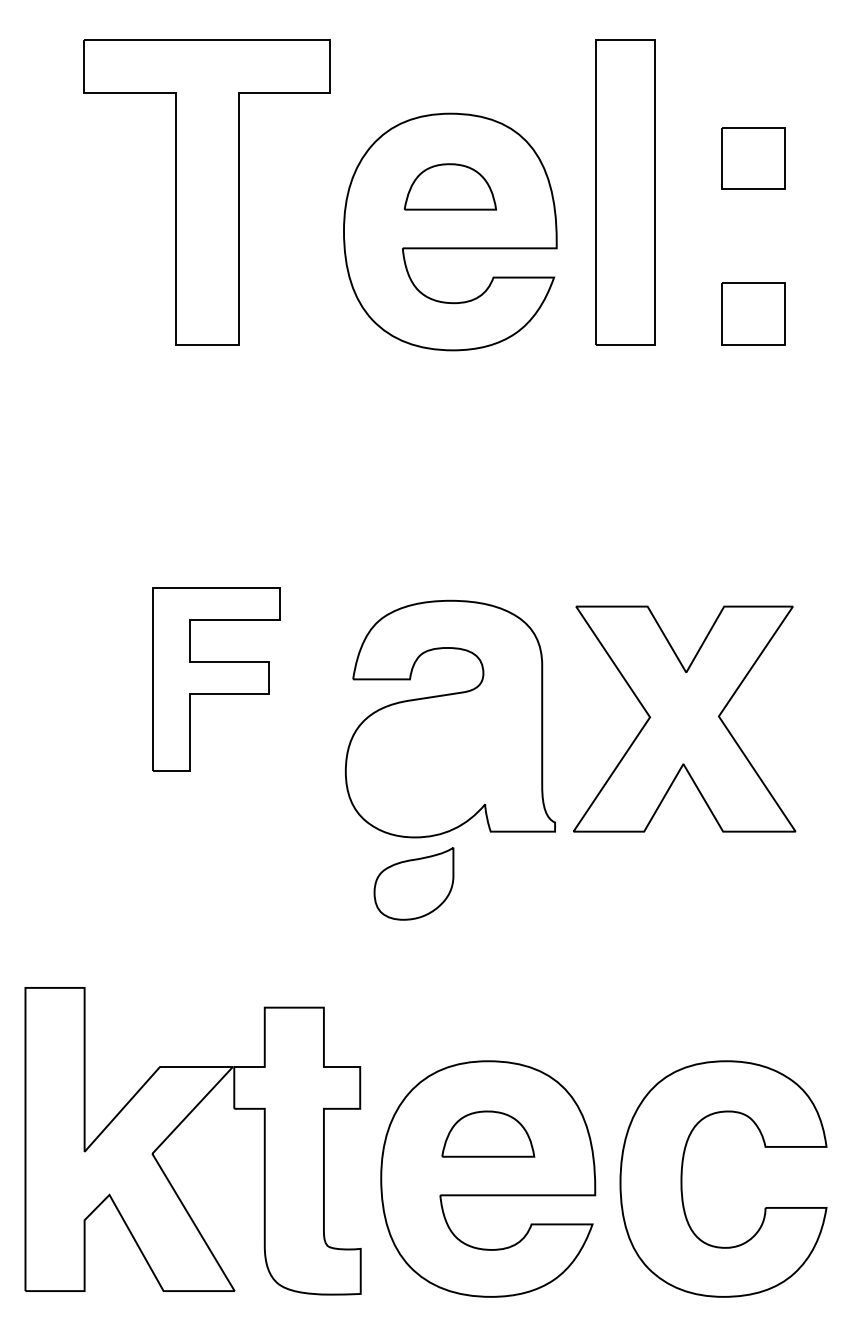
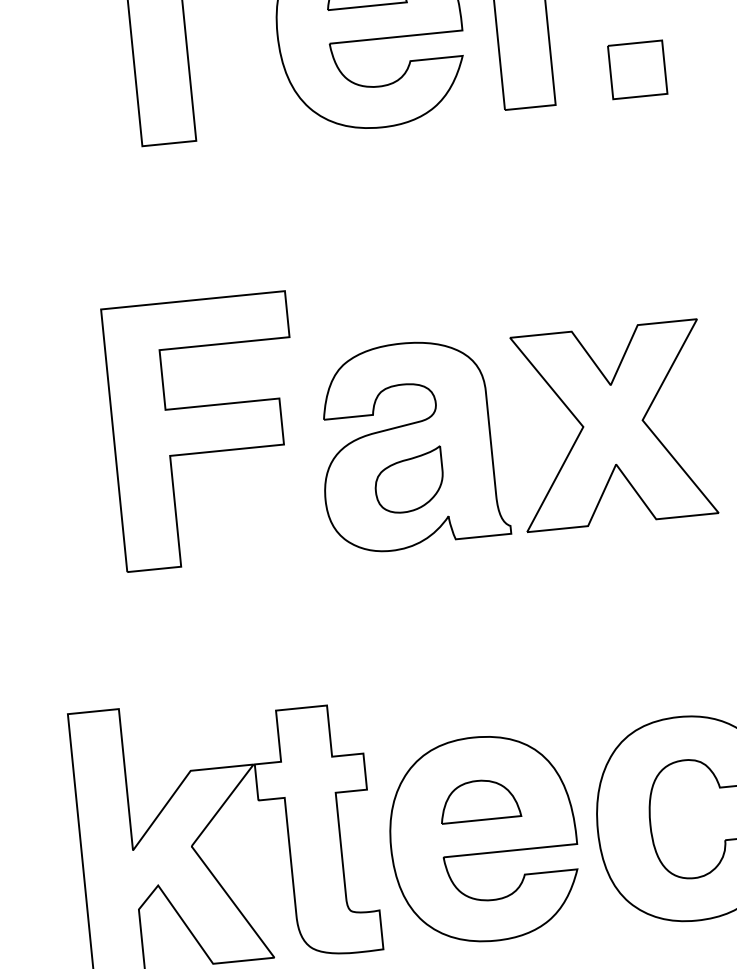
part: (216, 679) -> (206, 431), size x1.67
part: (413, 883) -> (408, 480), moved

